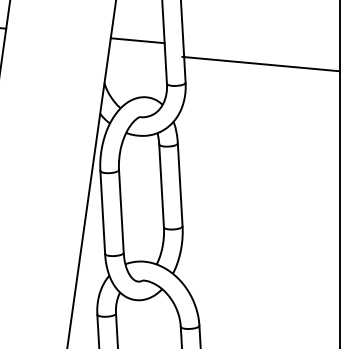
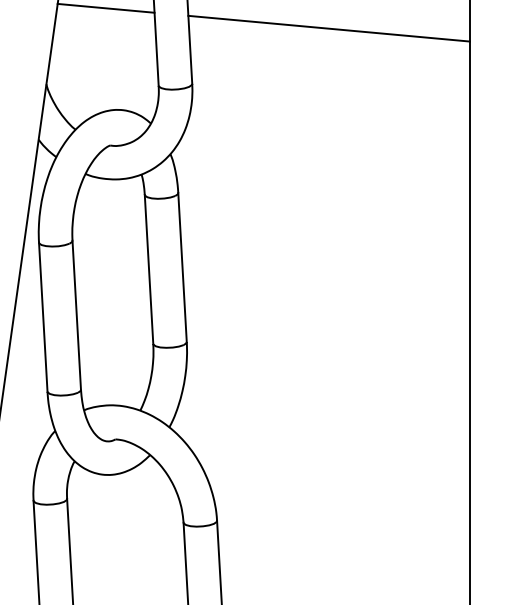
line: (260, 63) -> (328, 27), moved

